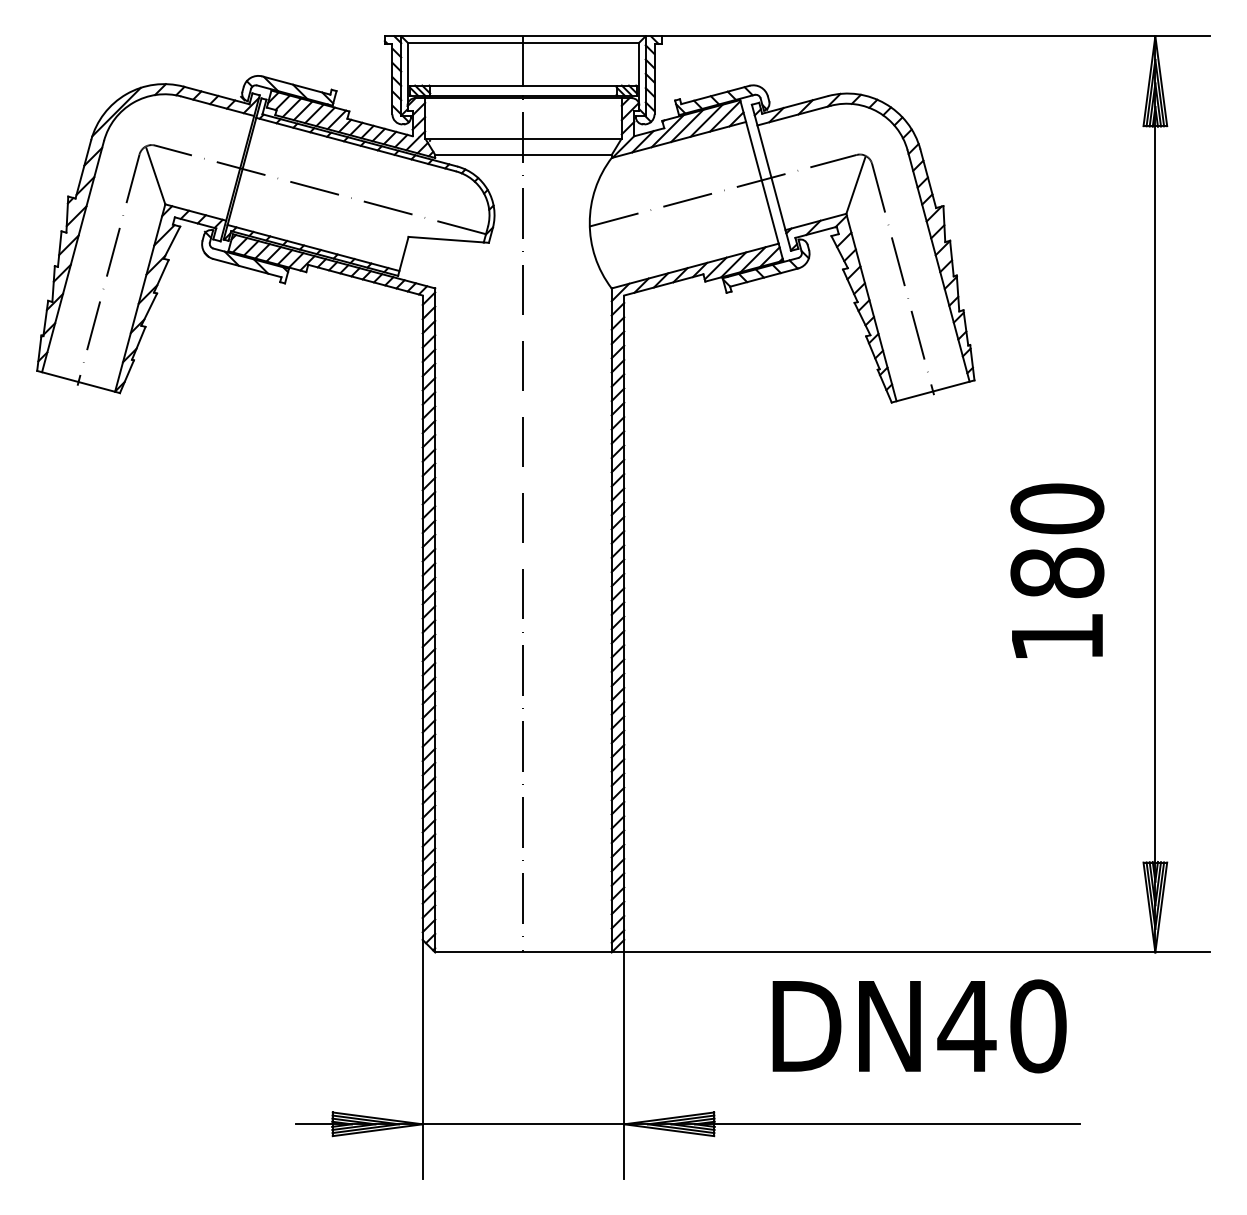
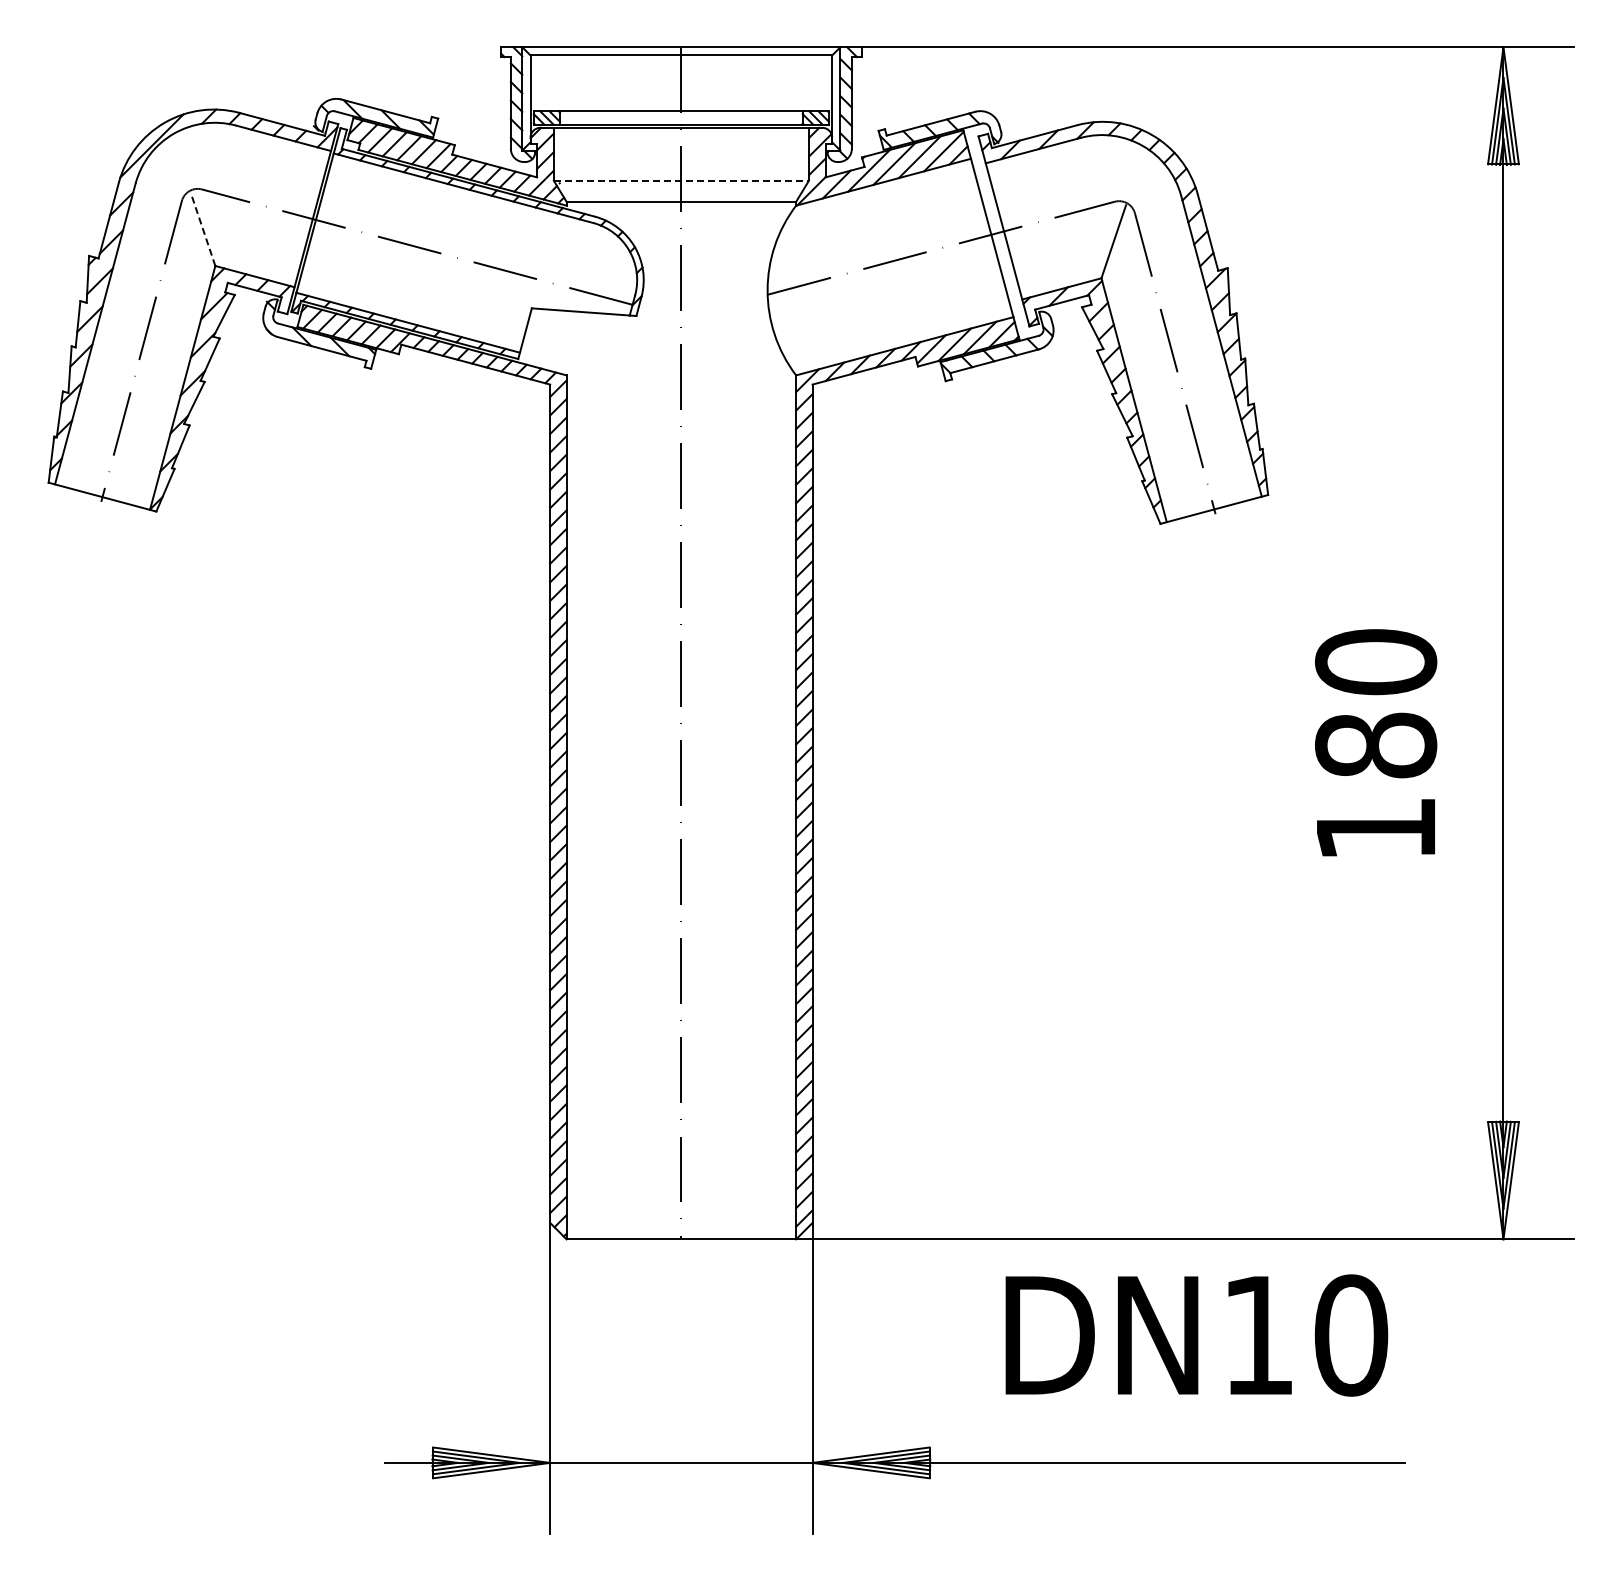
line: (523, 138) -> (681, 180), solid -> dashed
line: (156, 176) -> (203, 229), solid -> dashed
text: (966, 1026) -> (1257, 1335), DN40 -> DN10

